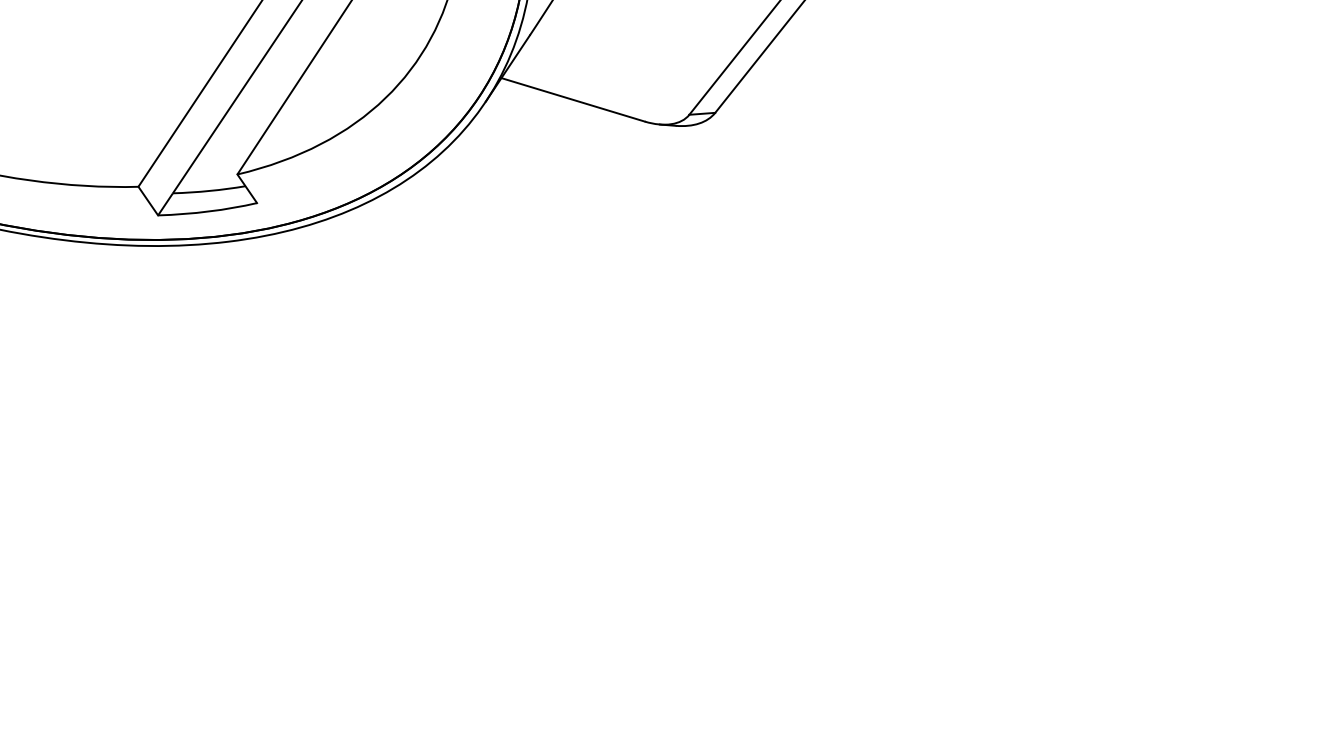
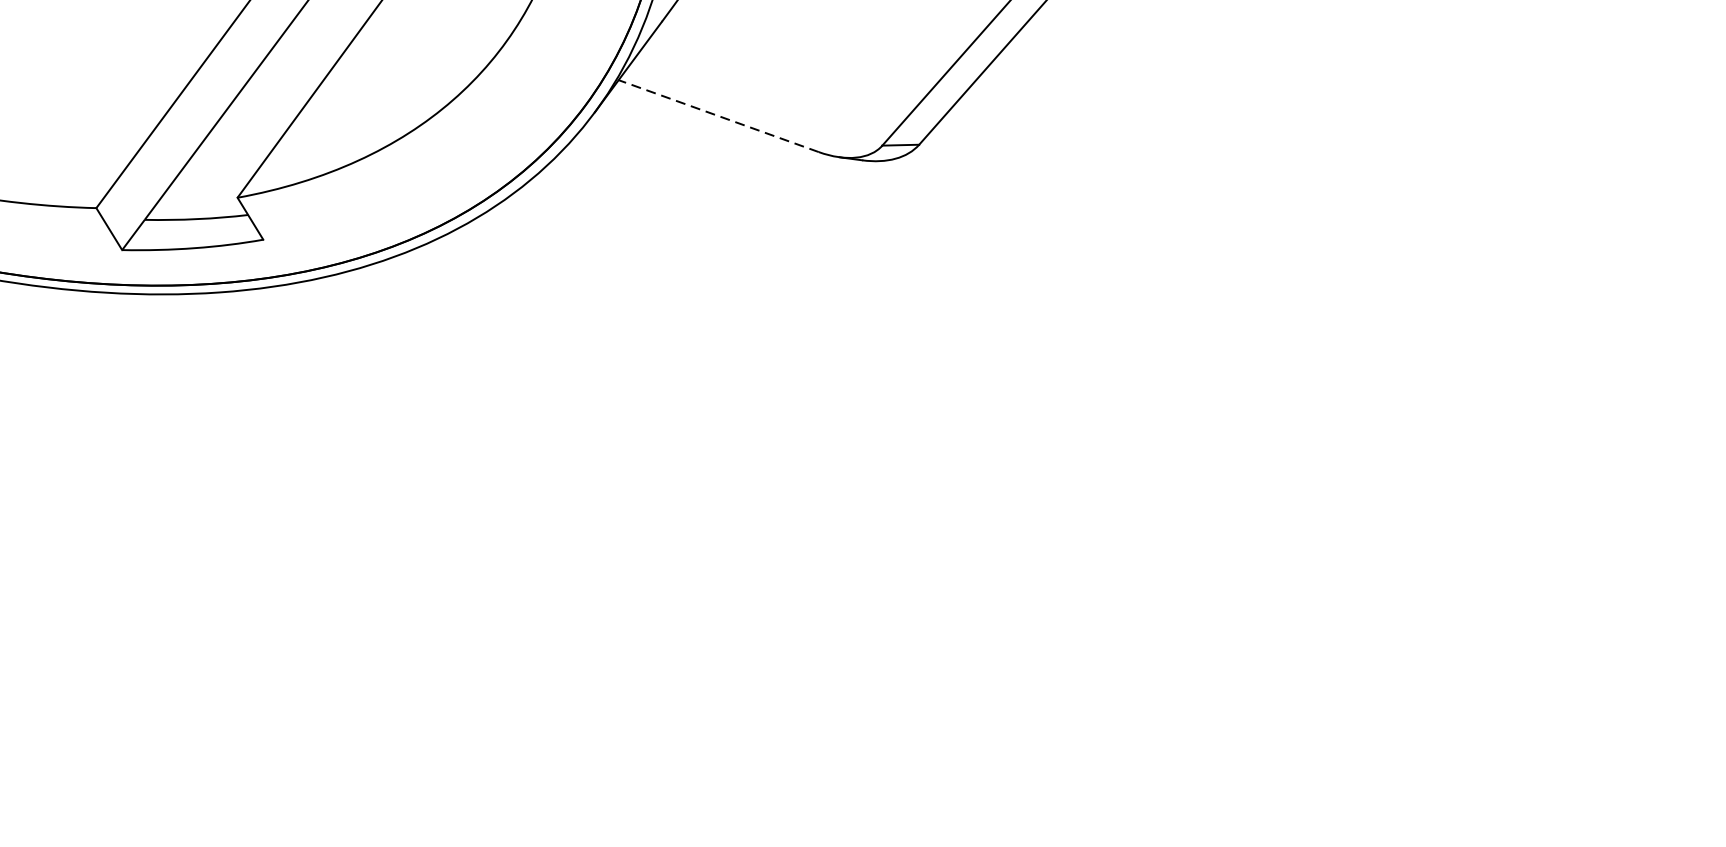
line: (573, 99) -> (719, 115), solid -> dashed

